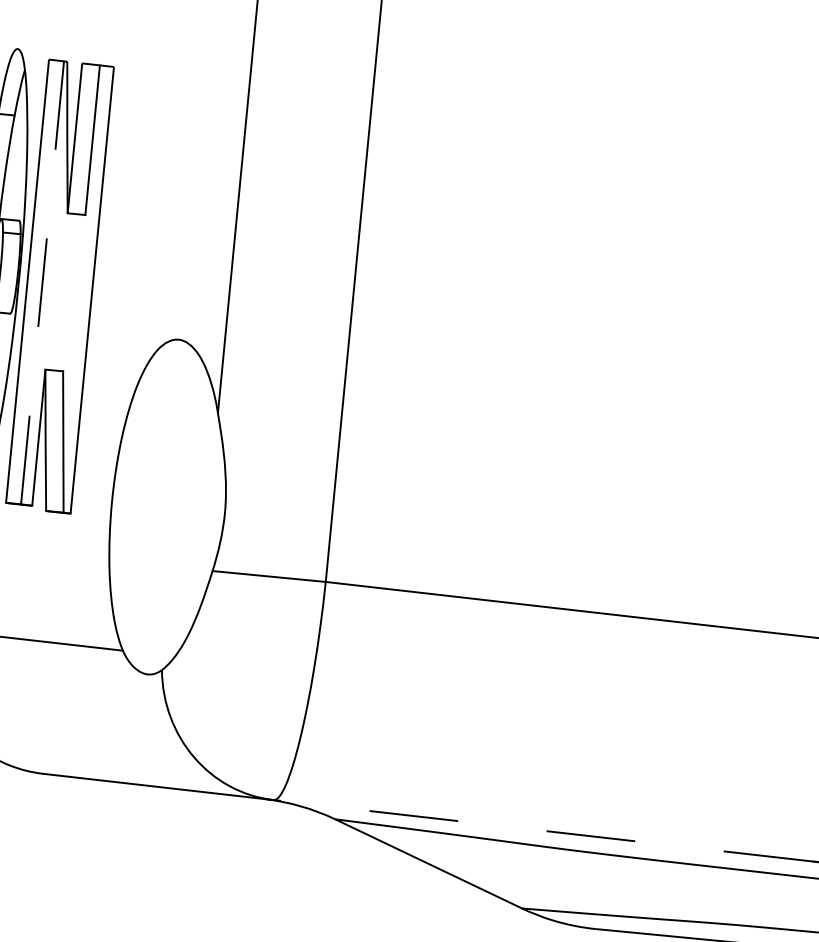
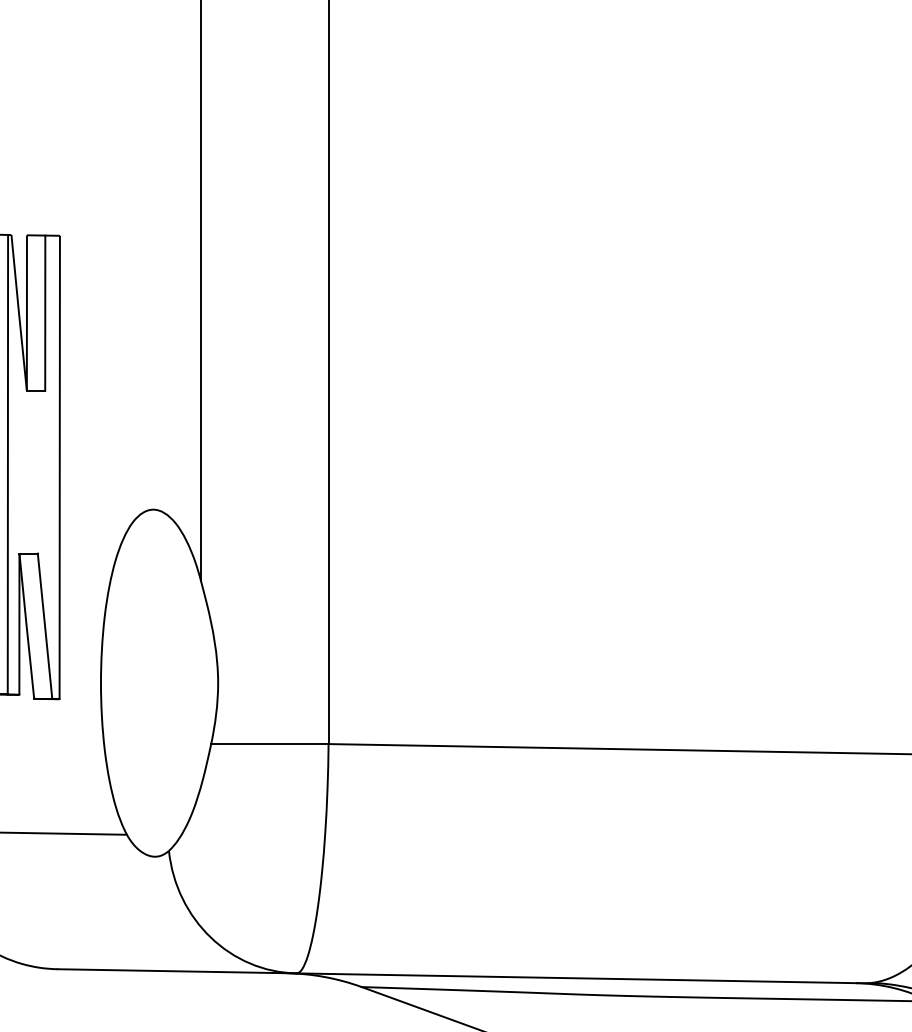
line: (42, 282) -> (7, 464), dashed -> solid
line: (543, 830) -> (576, 978), dashed -> solid

